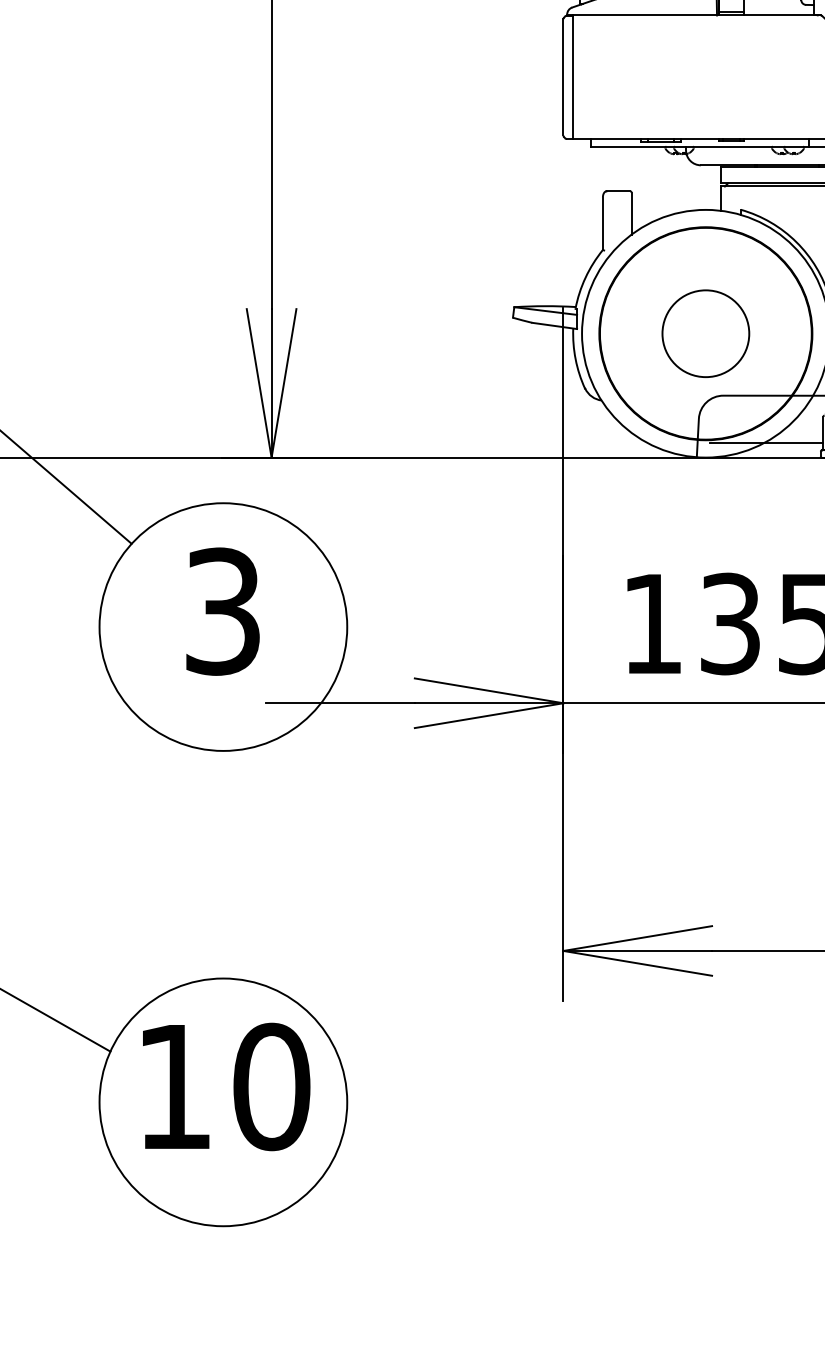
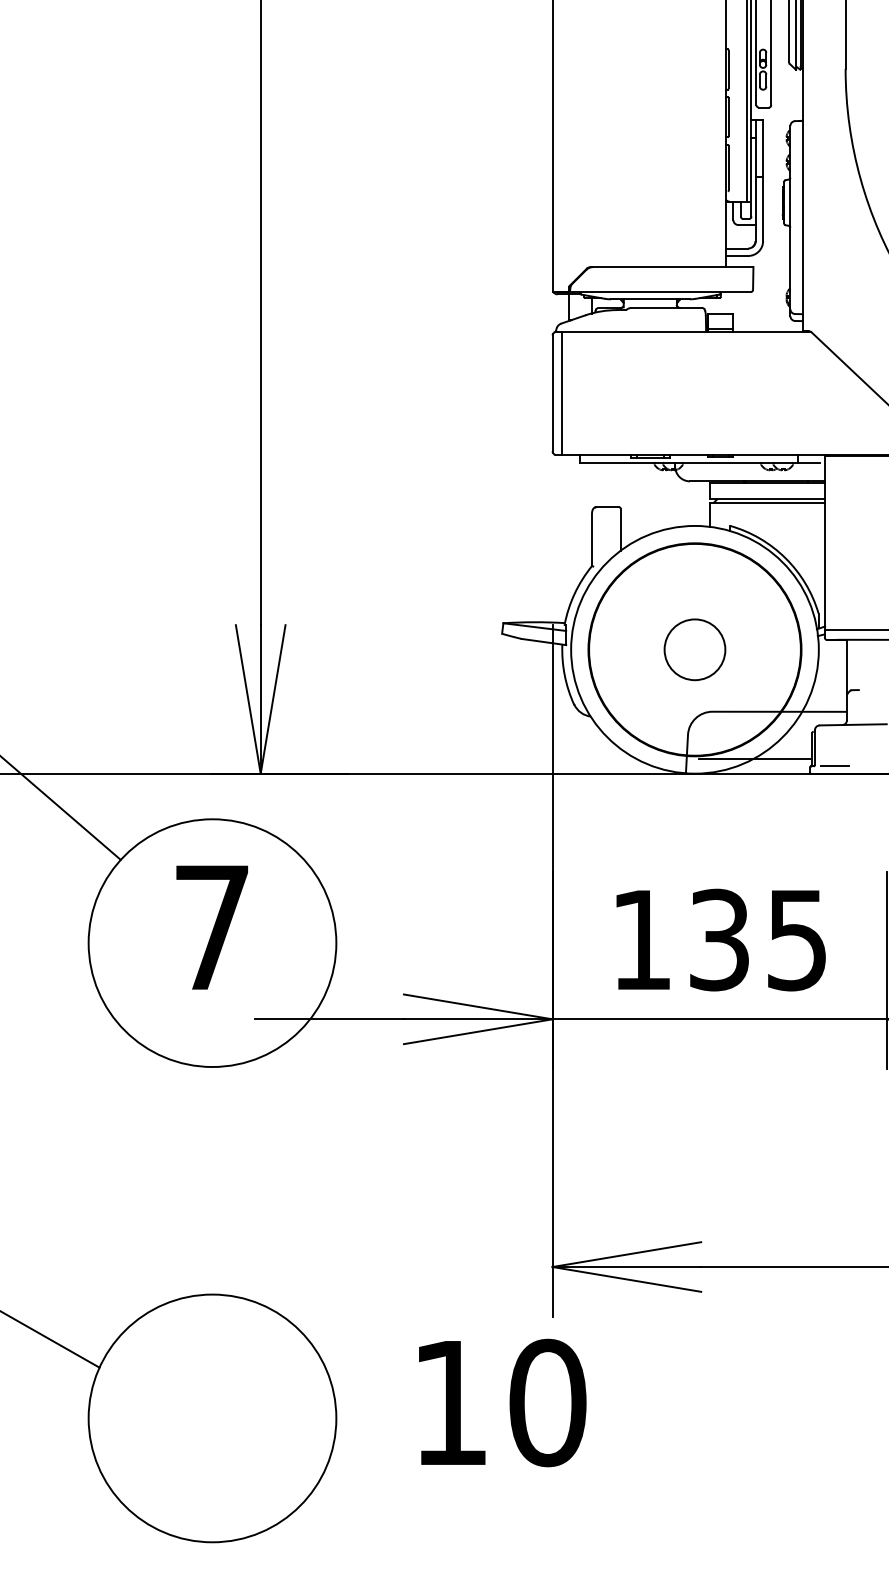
circle: (705, 333) -> (694, 649), size x0.7
text: (222, 611) -> (211, 927), 3 -> 7
text: (226, 1086) -> (502, 1402), moved

